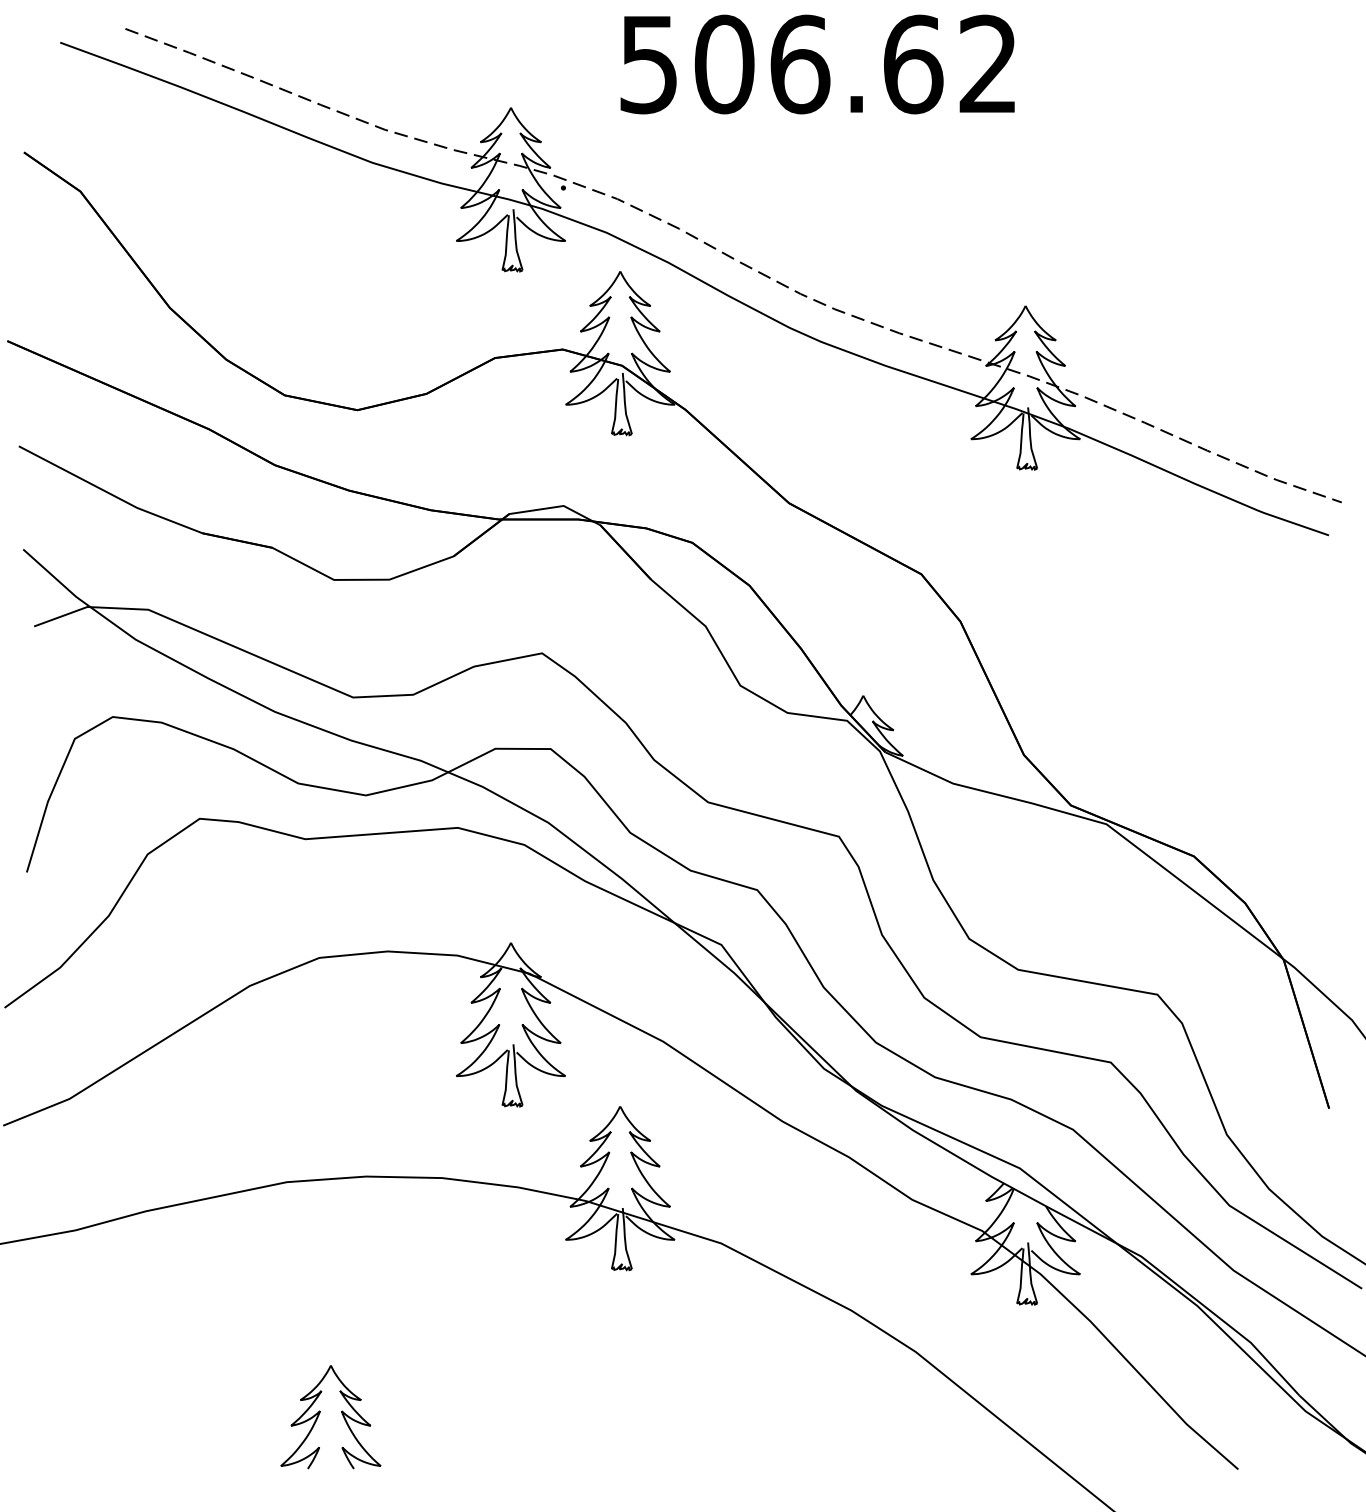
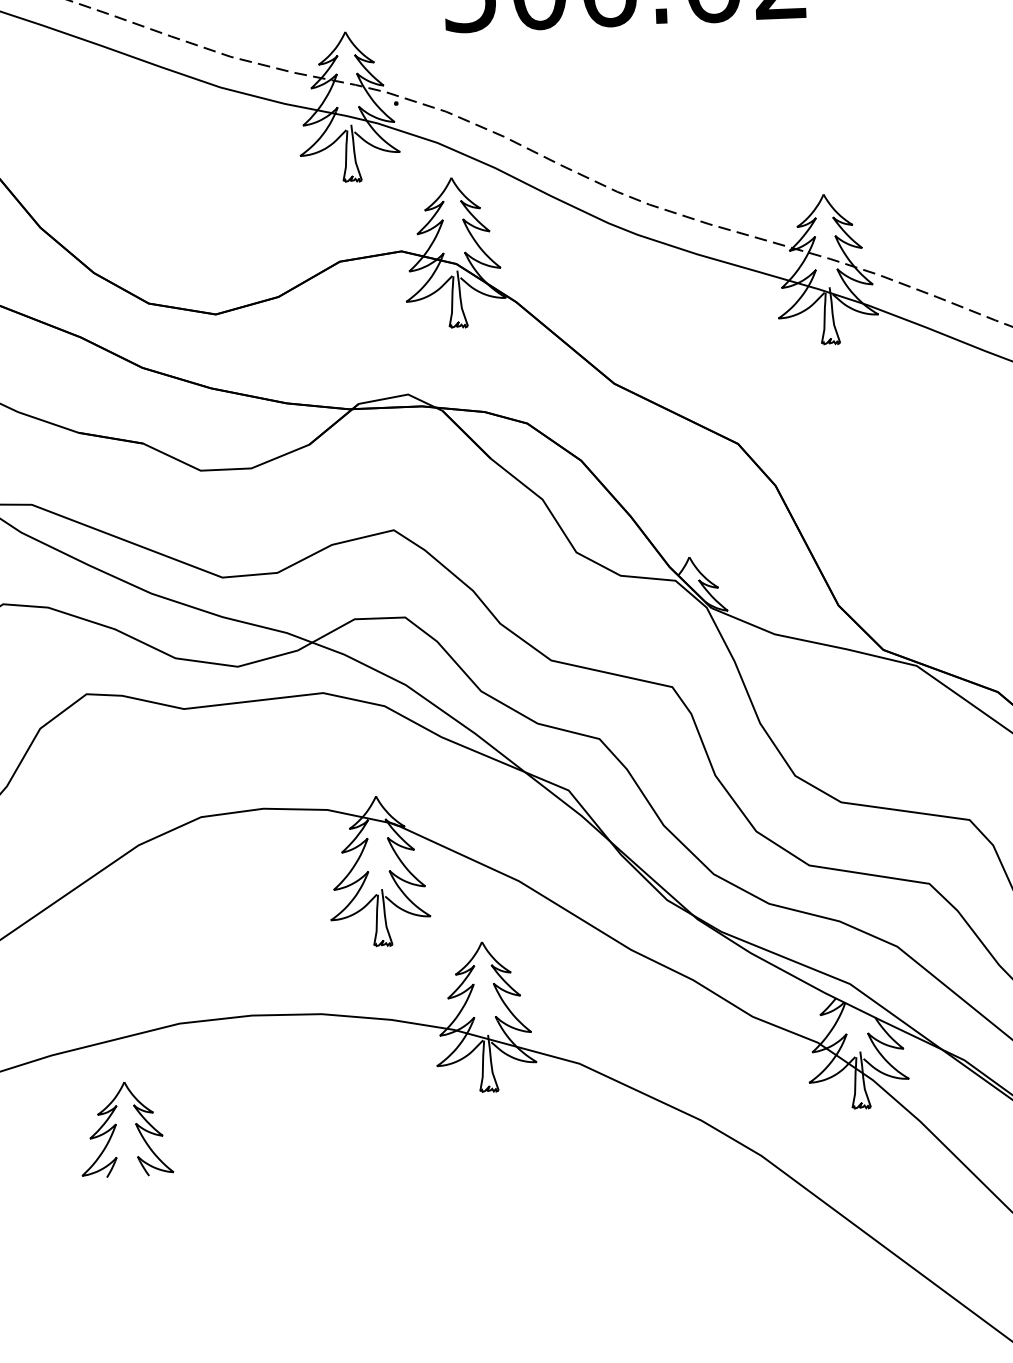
part: (320, 1413) -> (116, 1126), moved

